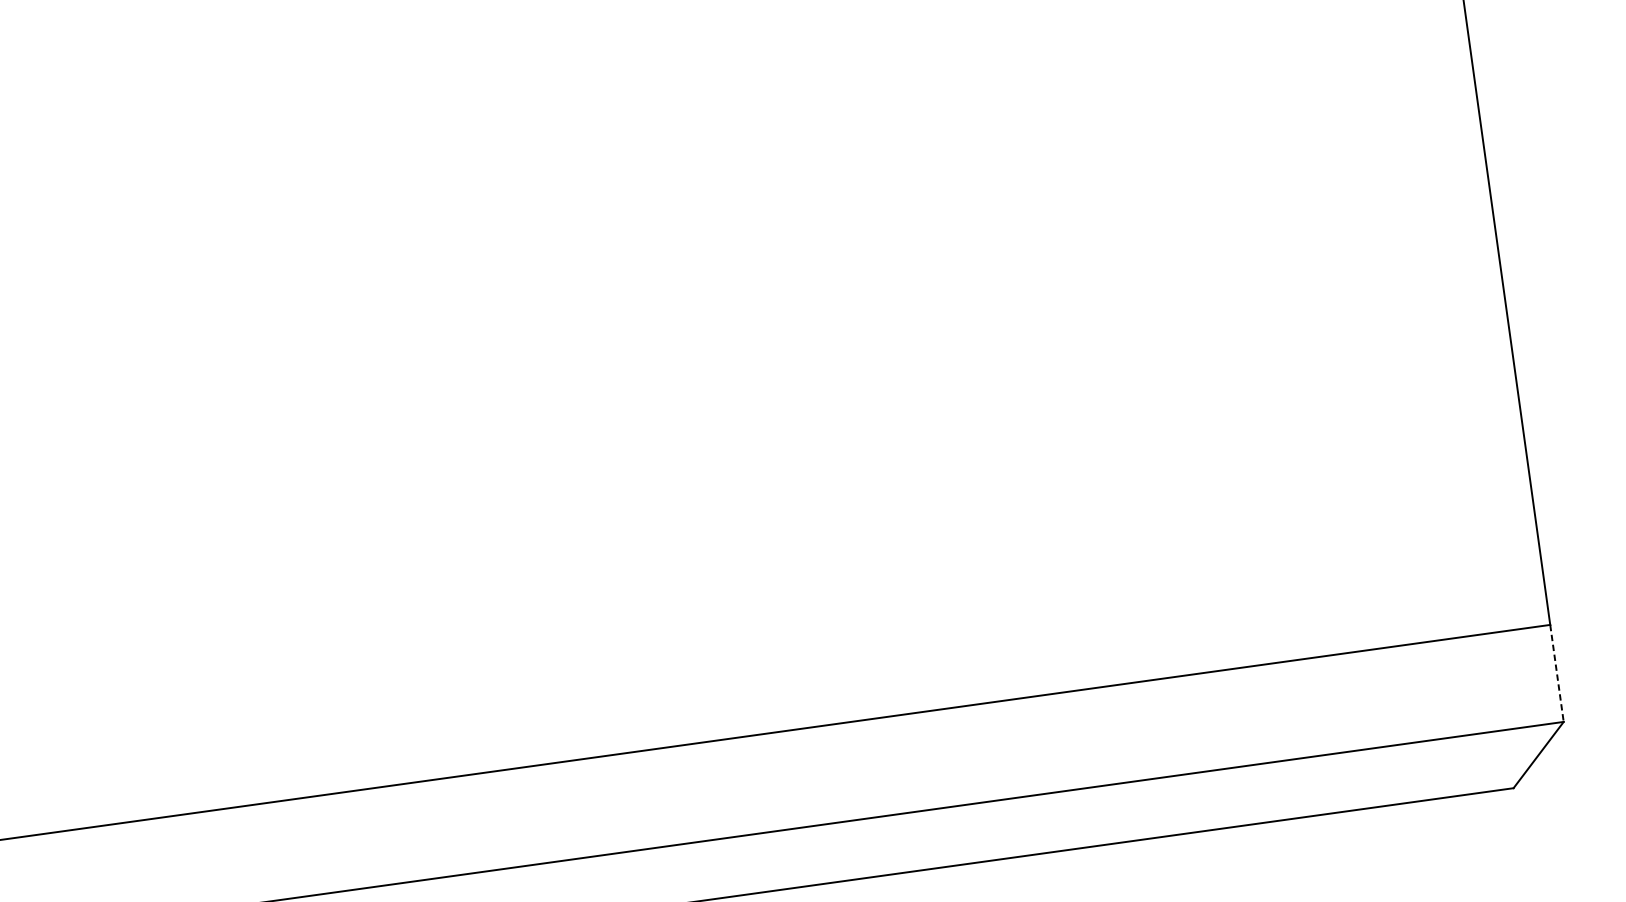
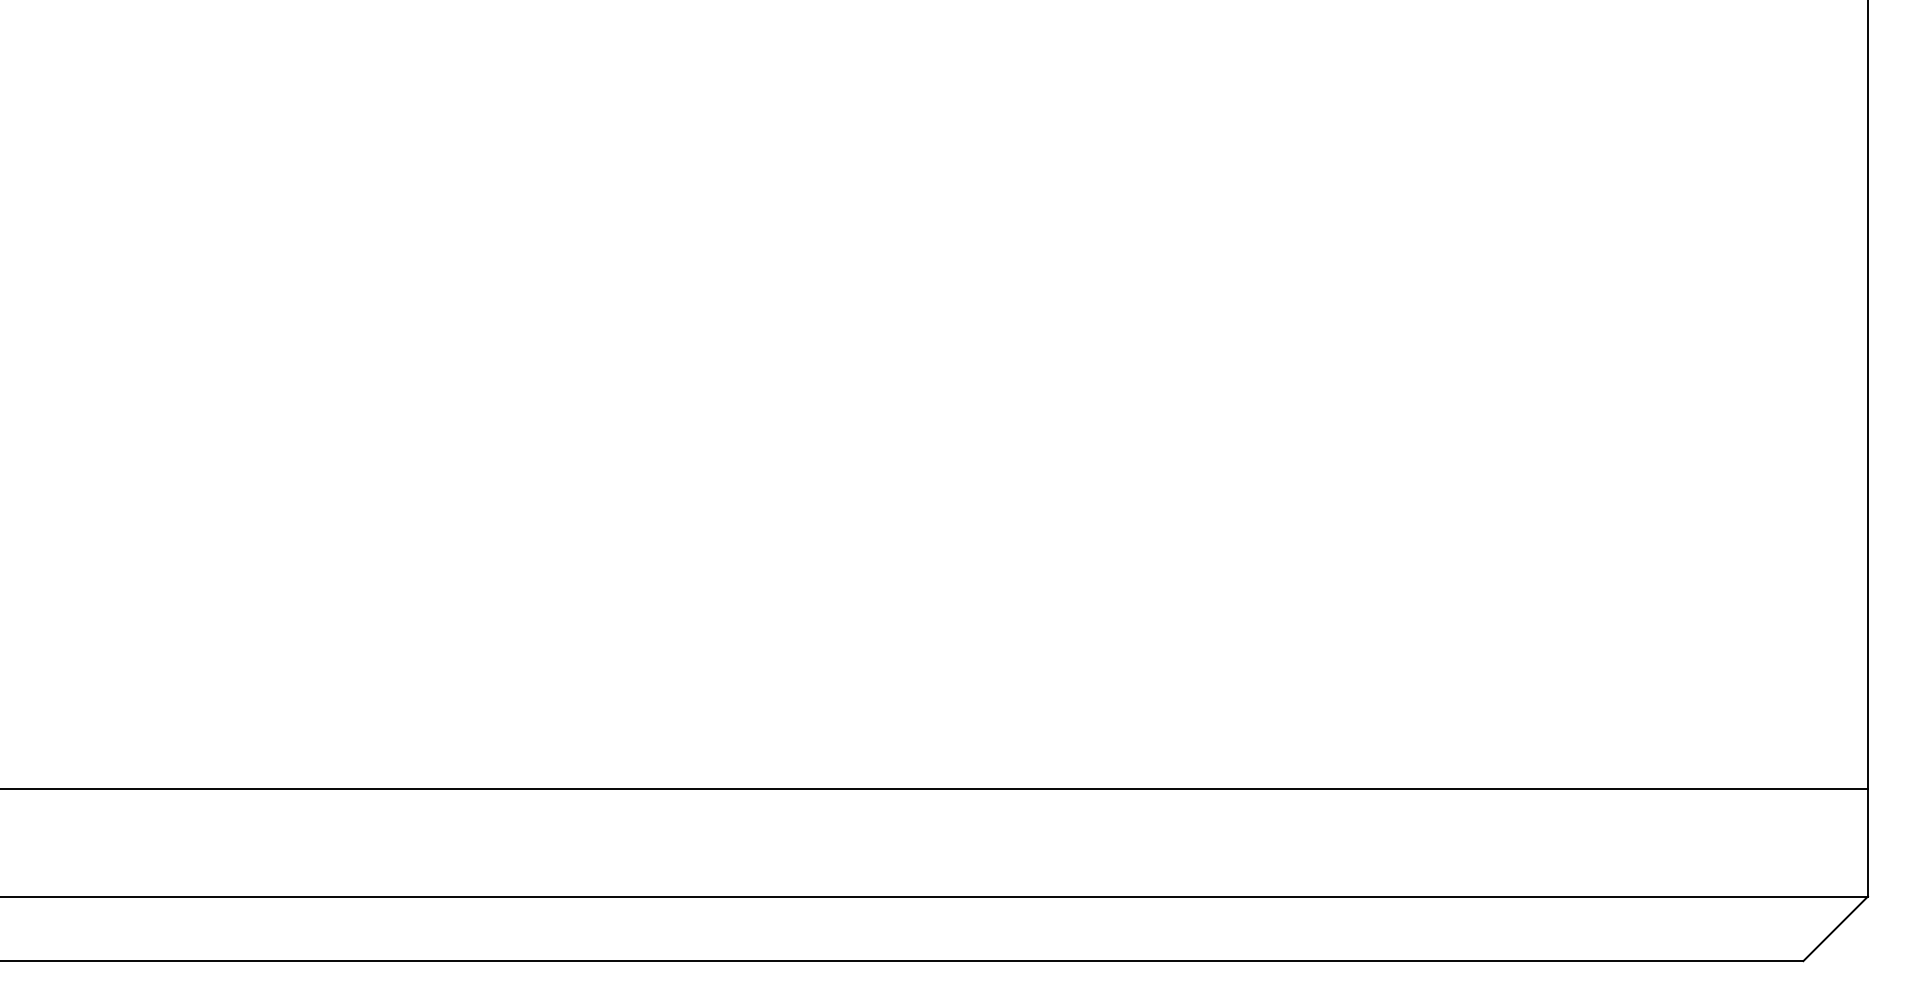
line: (1556, 673) -> (1867, 842), dashed -> solid

